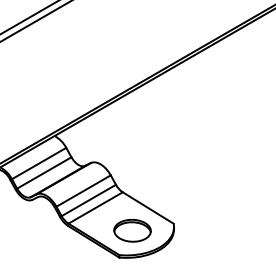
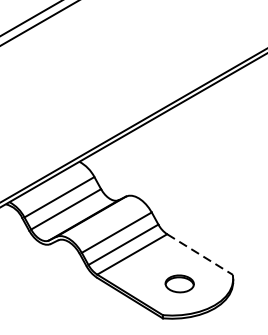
line: (148, 208) -> (200, 255), solid -> dashed
part: (132, 230) -> (179, 283), size x0.6

